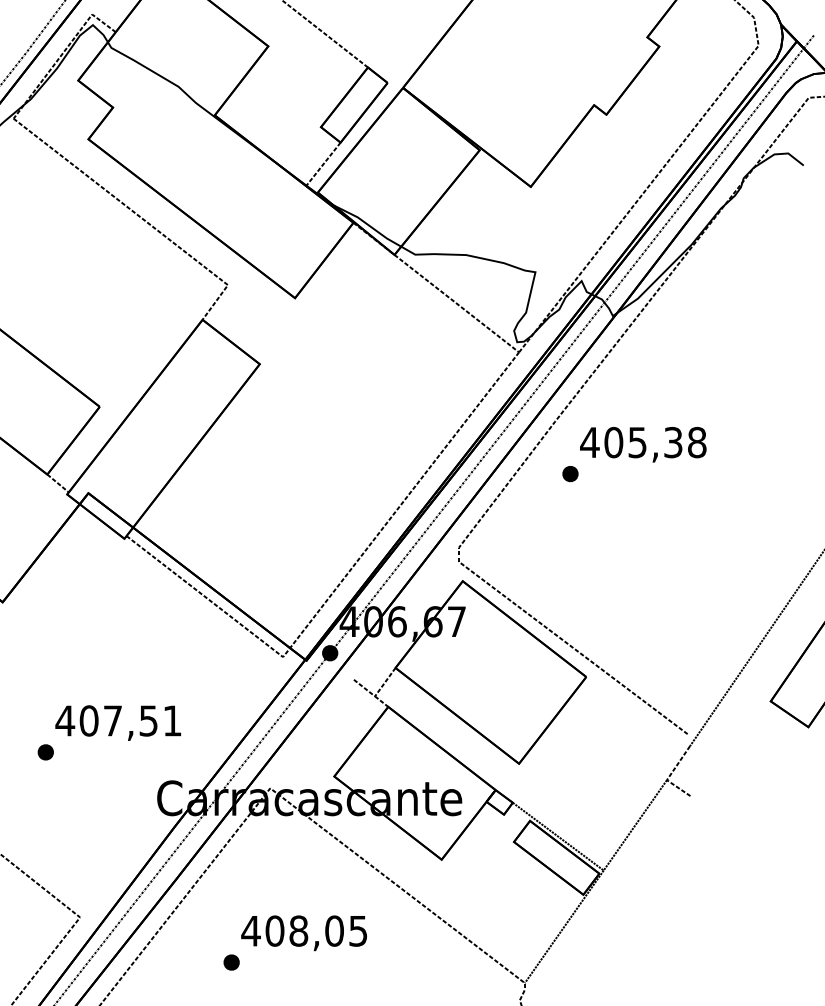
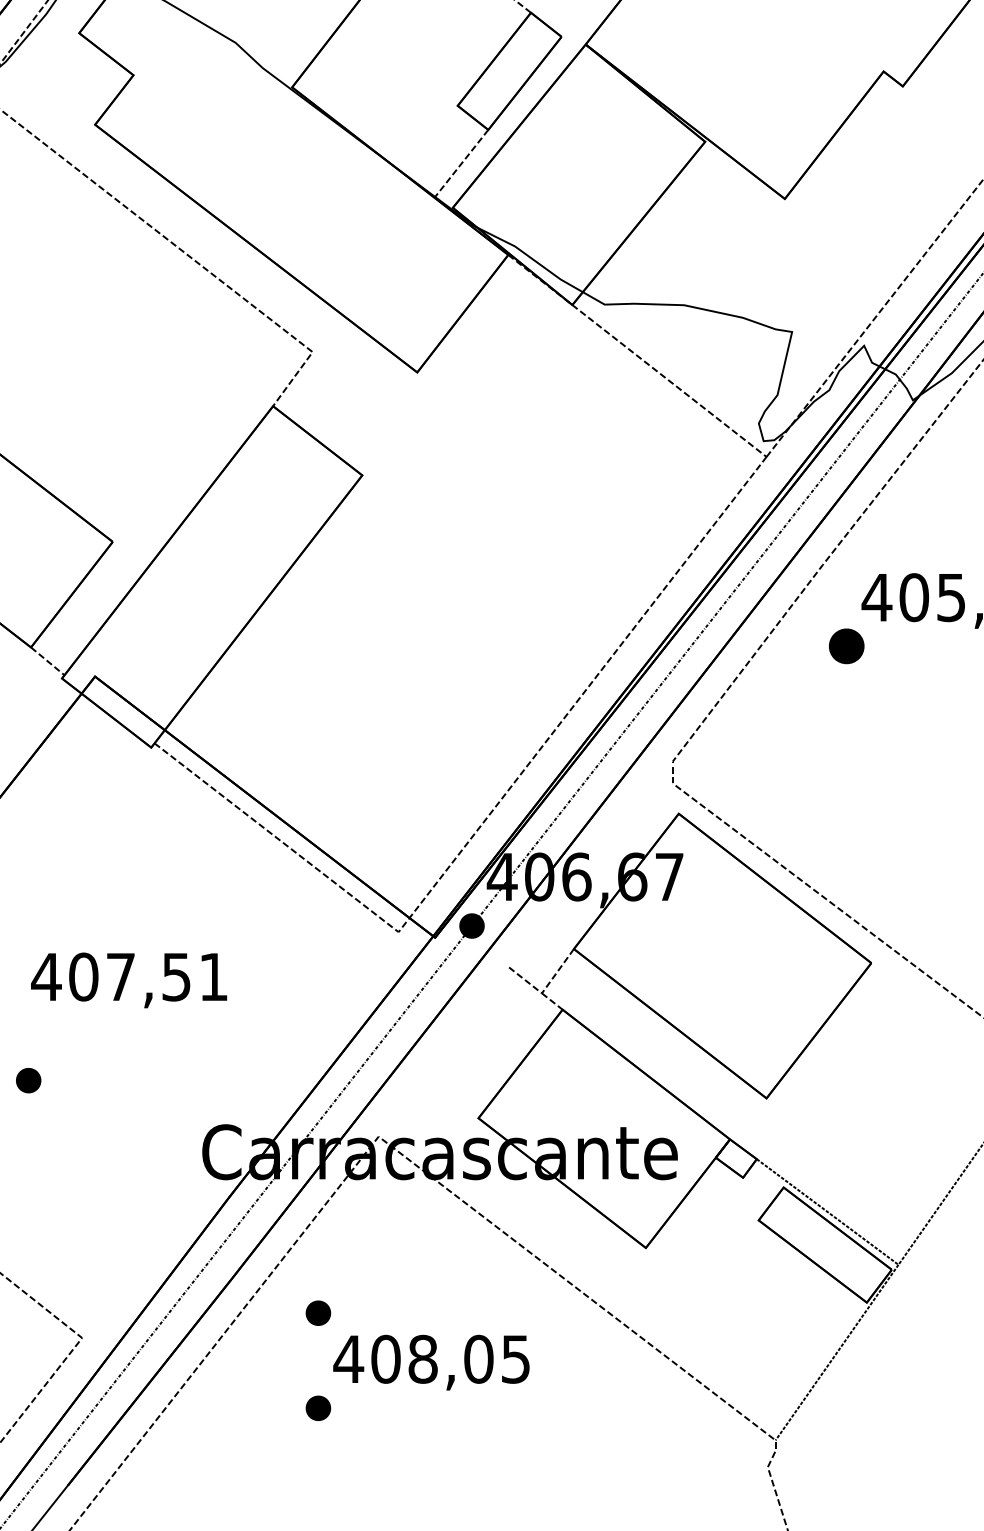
part: (570, 474) -> (846, 647), size x1.4
text: (117, 722) -> (127, 979), moved
part: (231, 901) -> (318, 1313), added

